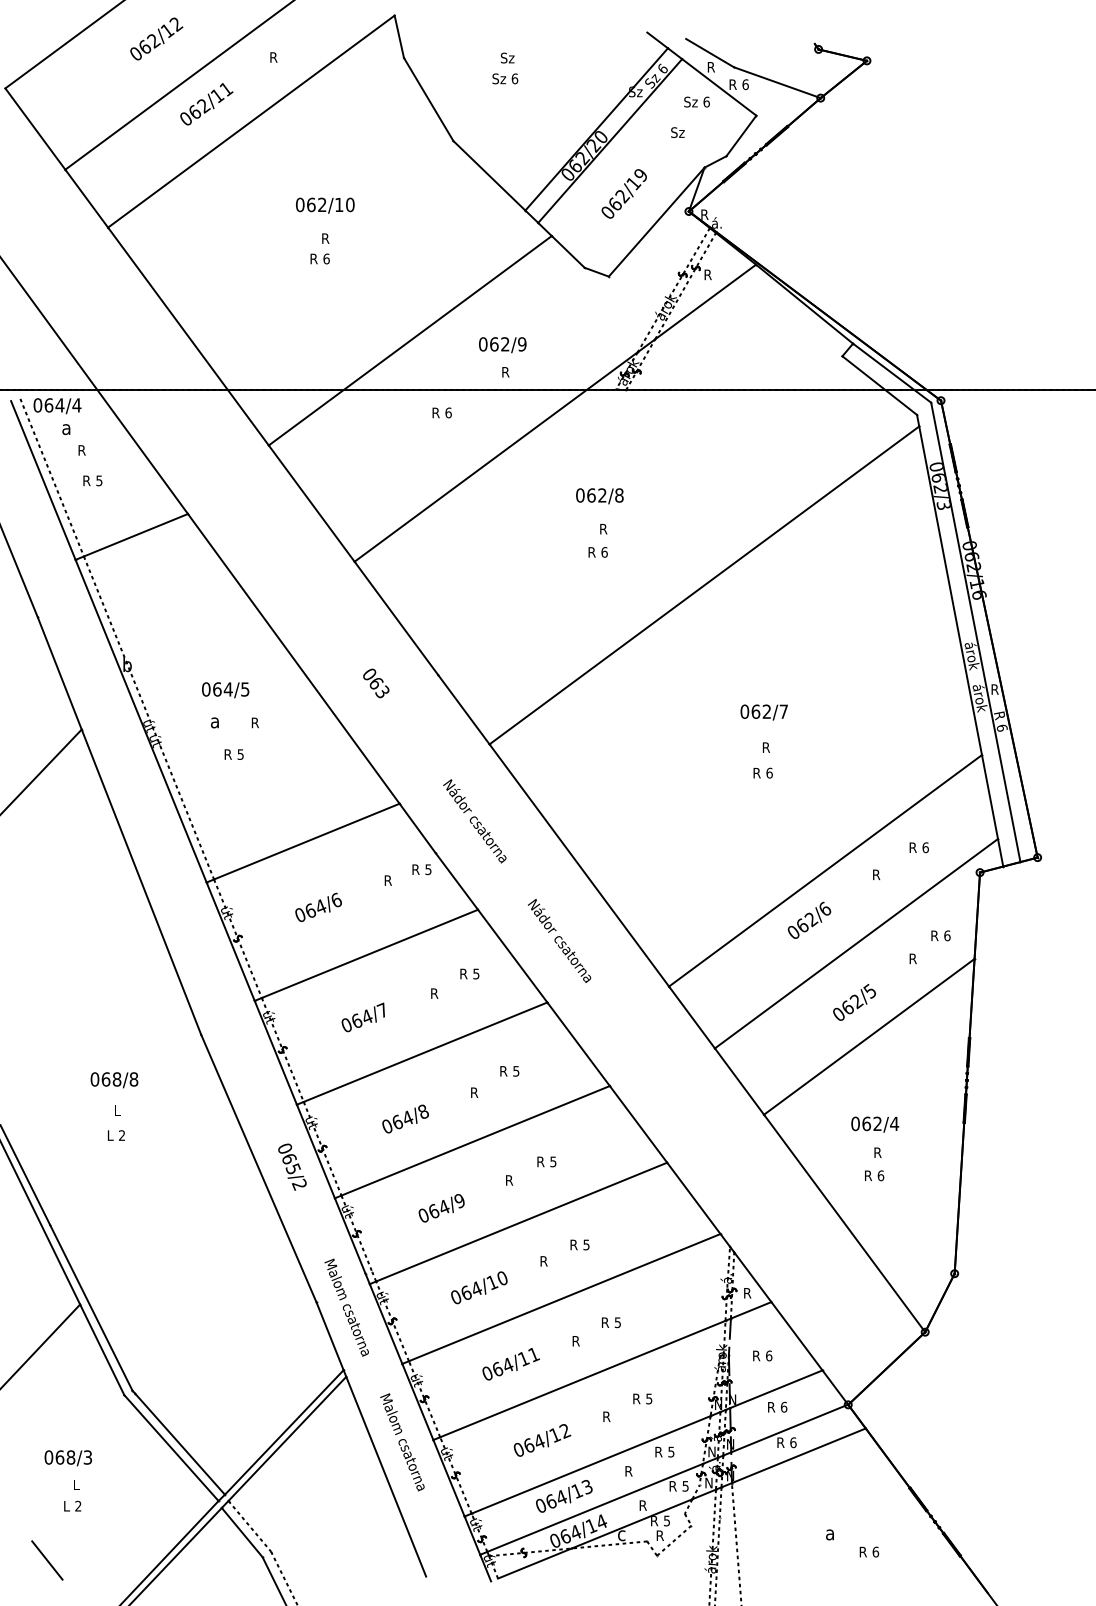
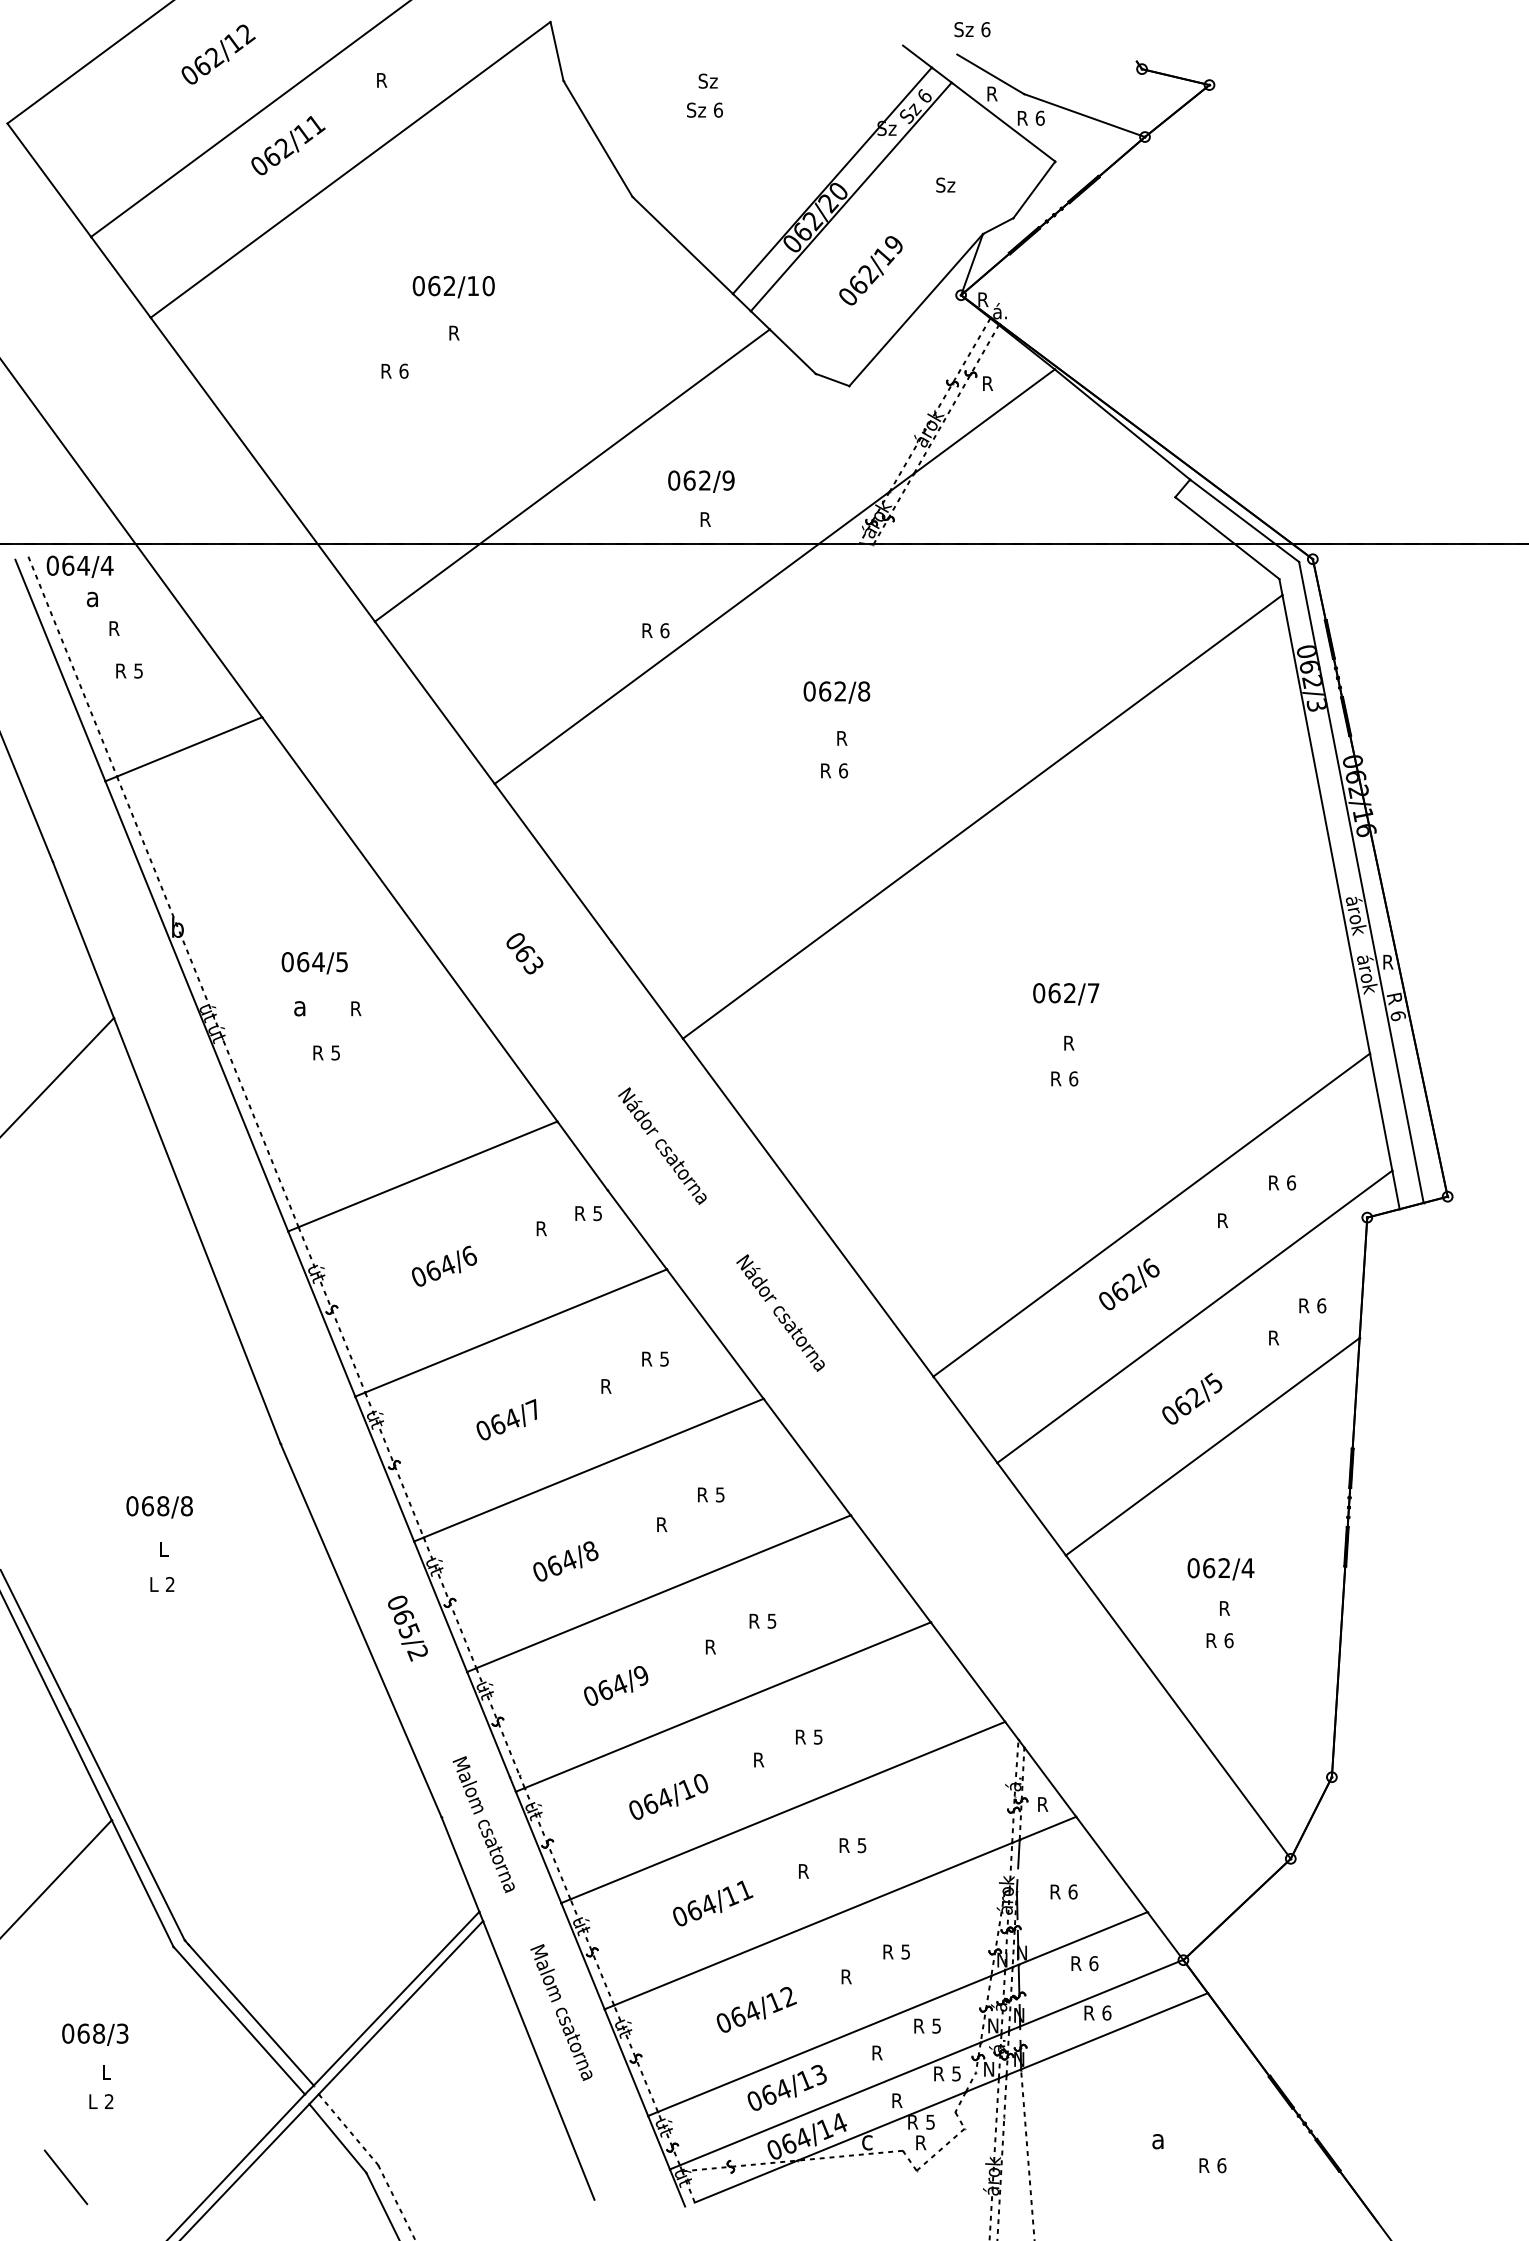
text: (696, 101) -> (971, 28), moved
text: (319, 258) -> (394, 370), moved
text: (441, 412) -> (654, 630), moved

